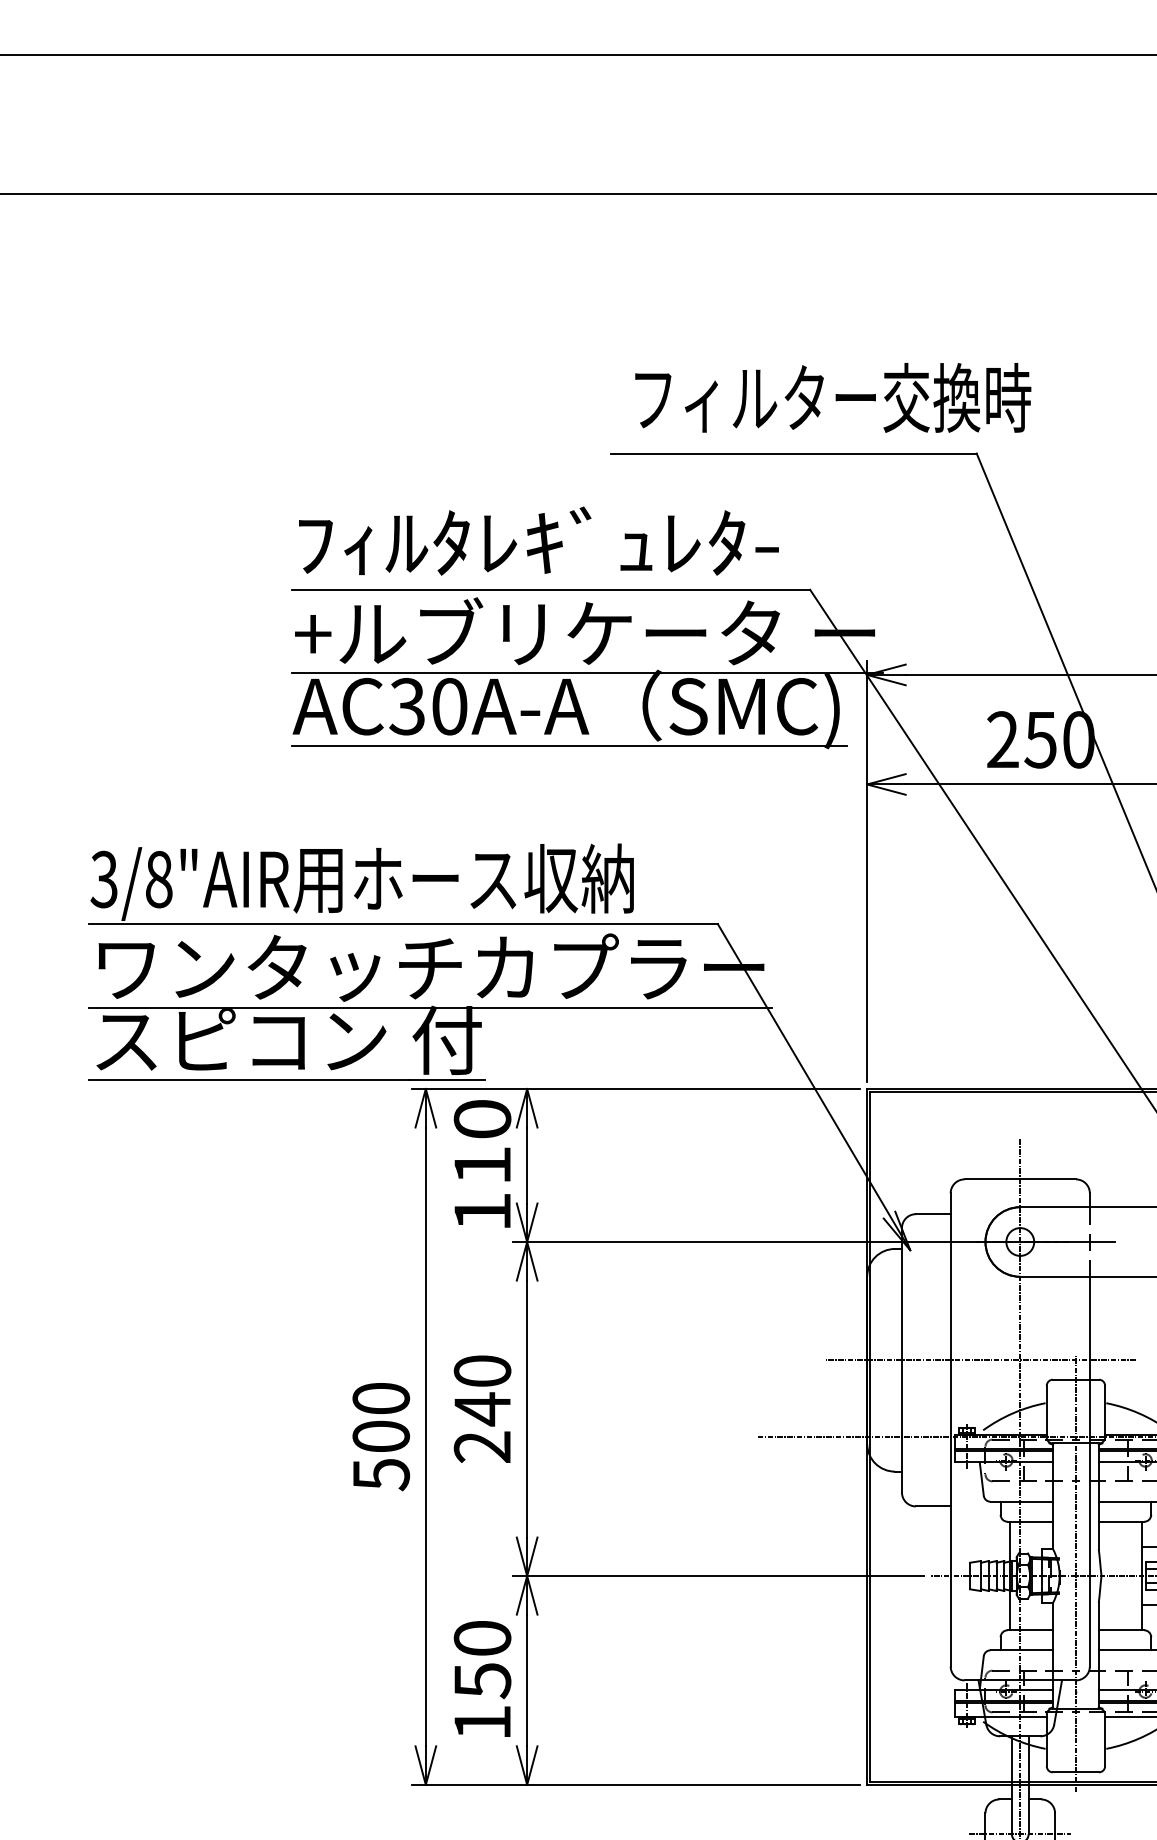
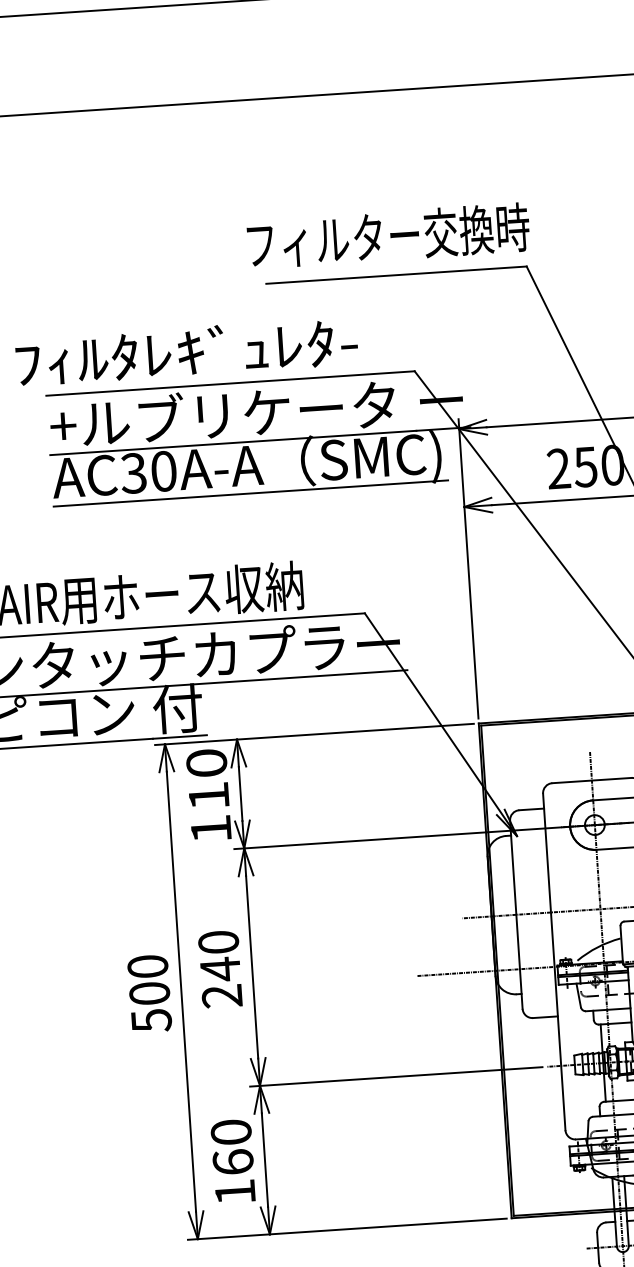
text: (833, 397) -> (388, 235), moved
text: (538, 540) -> (186, 351), moved
text: (482, 1680) -> (233, 1162), 150 -> 160

